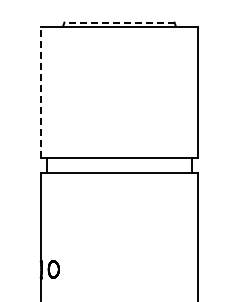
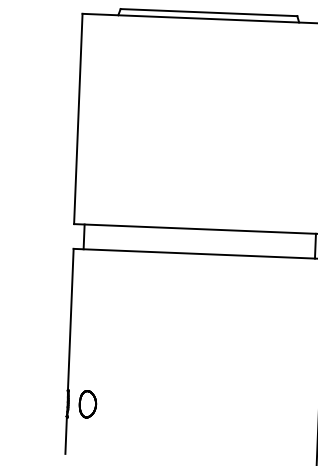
line: (119, 22) -> (209, 12), dashed -> solid
line: (40, 92) -> (77, 119), dashed -> solid

